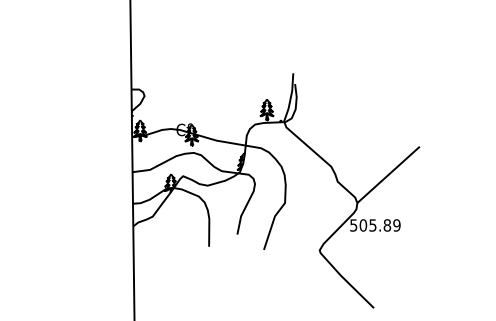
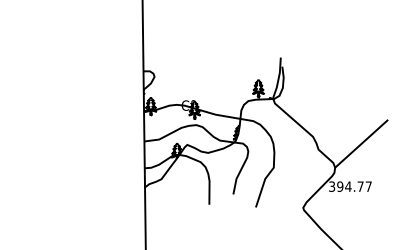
text: (375, 225) -> (350, 186), 505.89 -> 394.77

